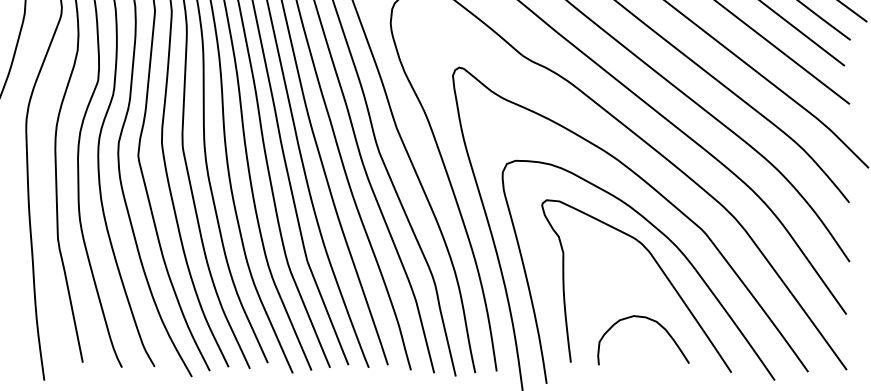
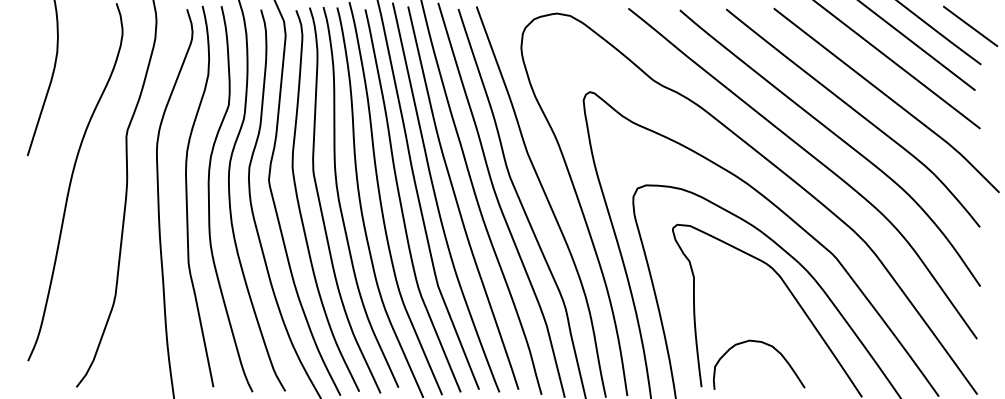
curve: (648, 319) -> (764, 344), moved

